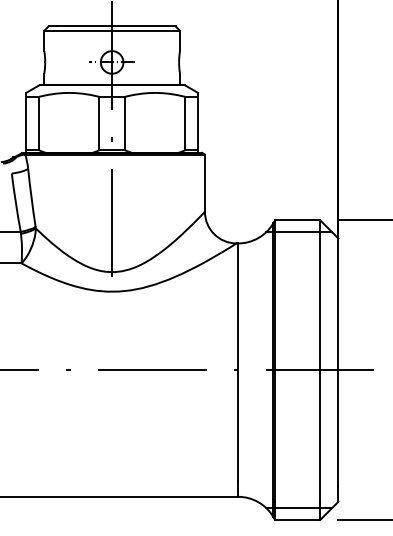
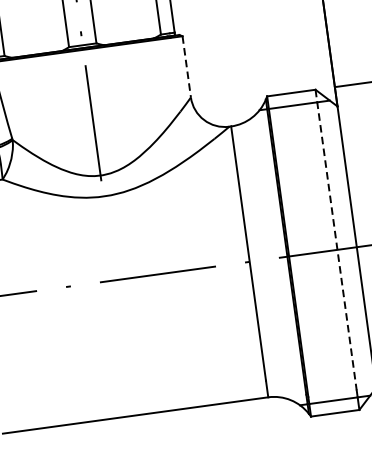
line: (204, 183) -> (186, 67), solid -> dashed
line: (320, 360) -> (336, 239), solid -> dashed

